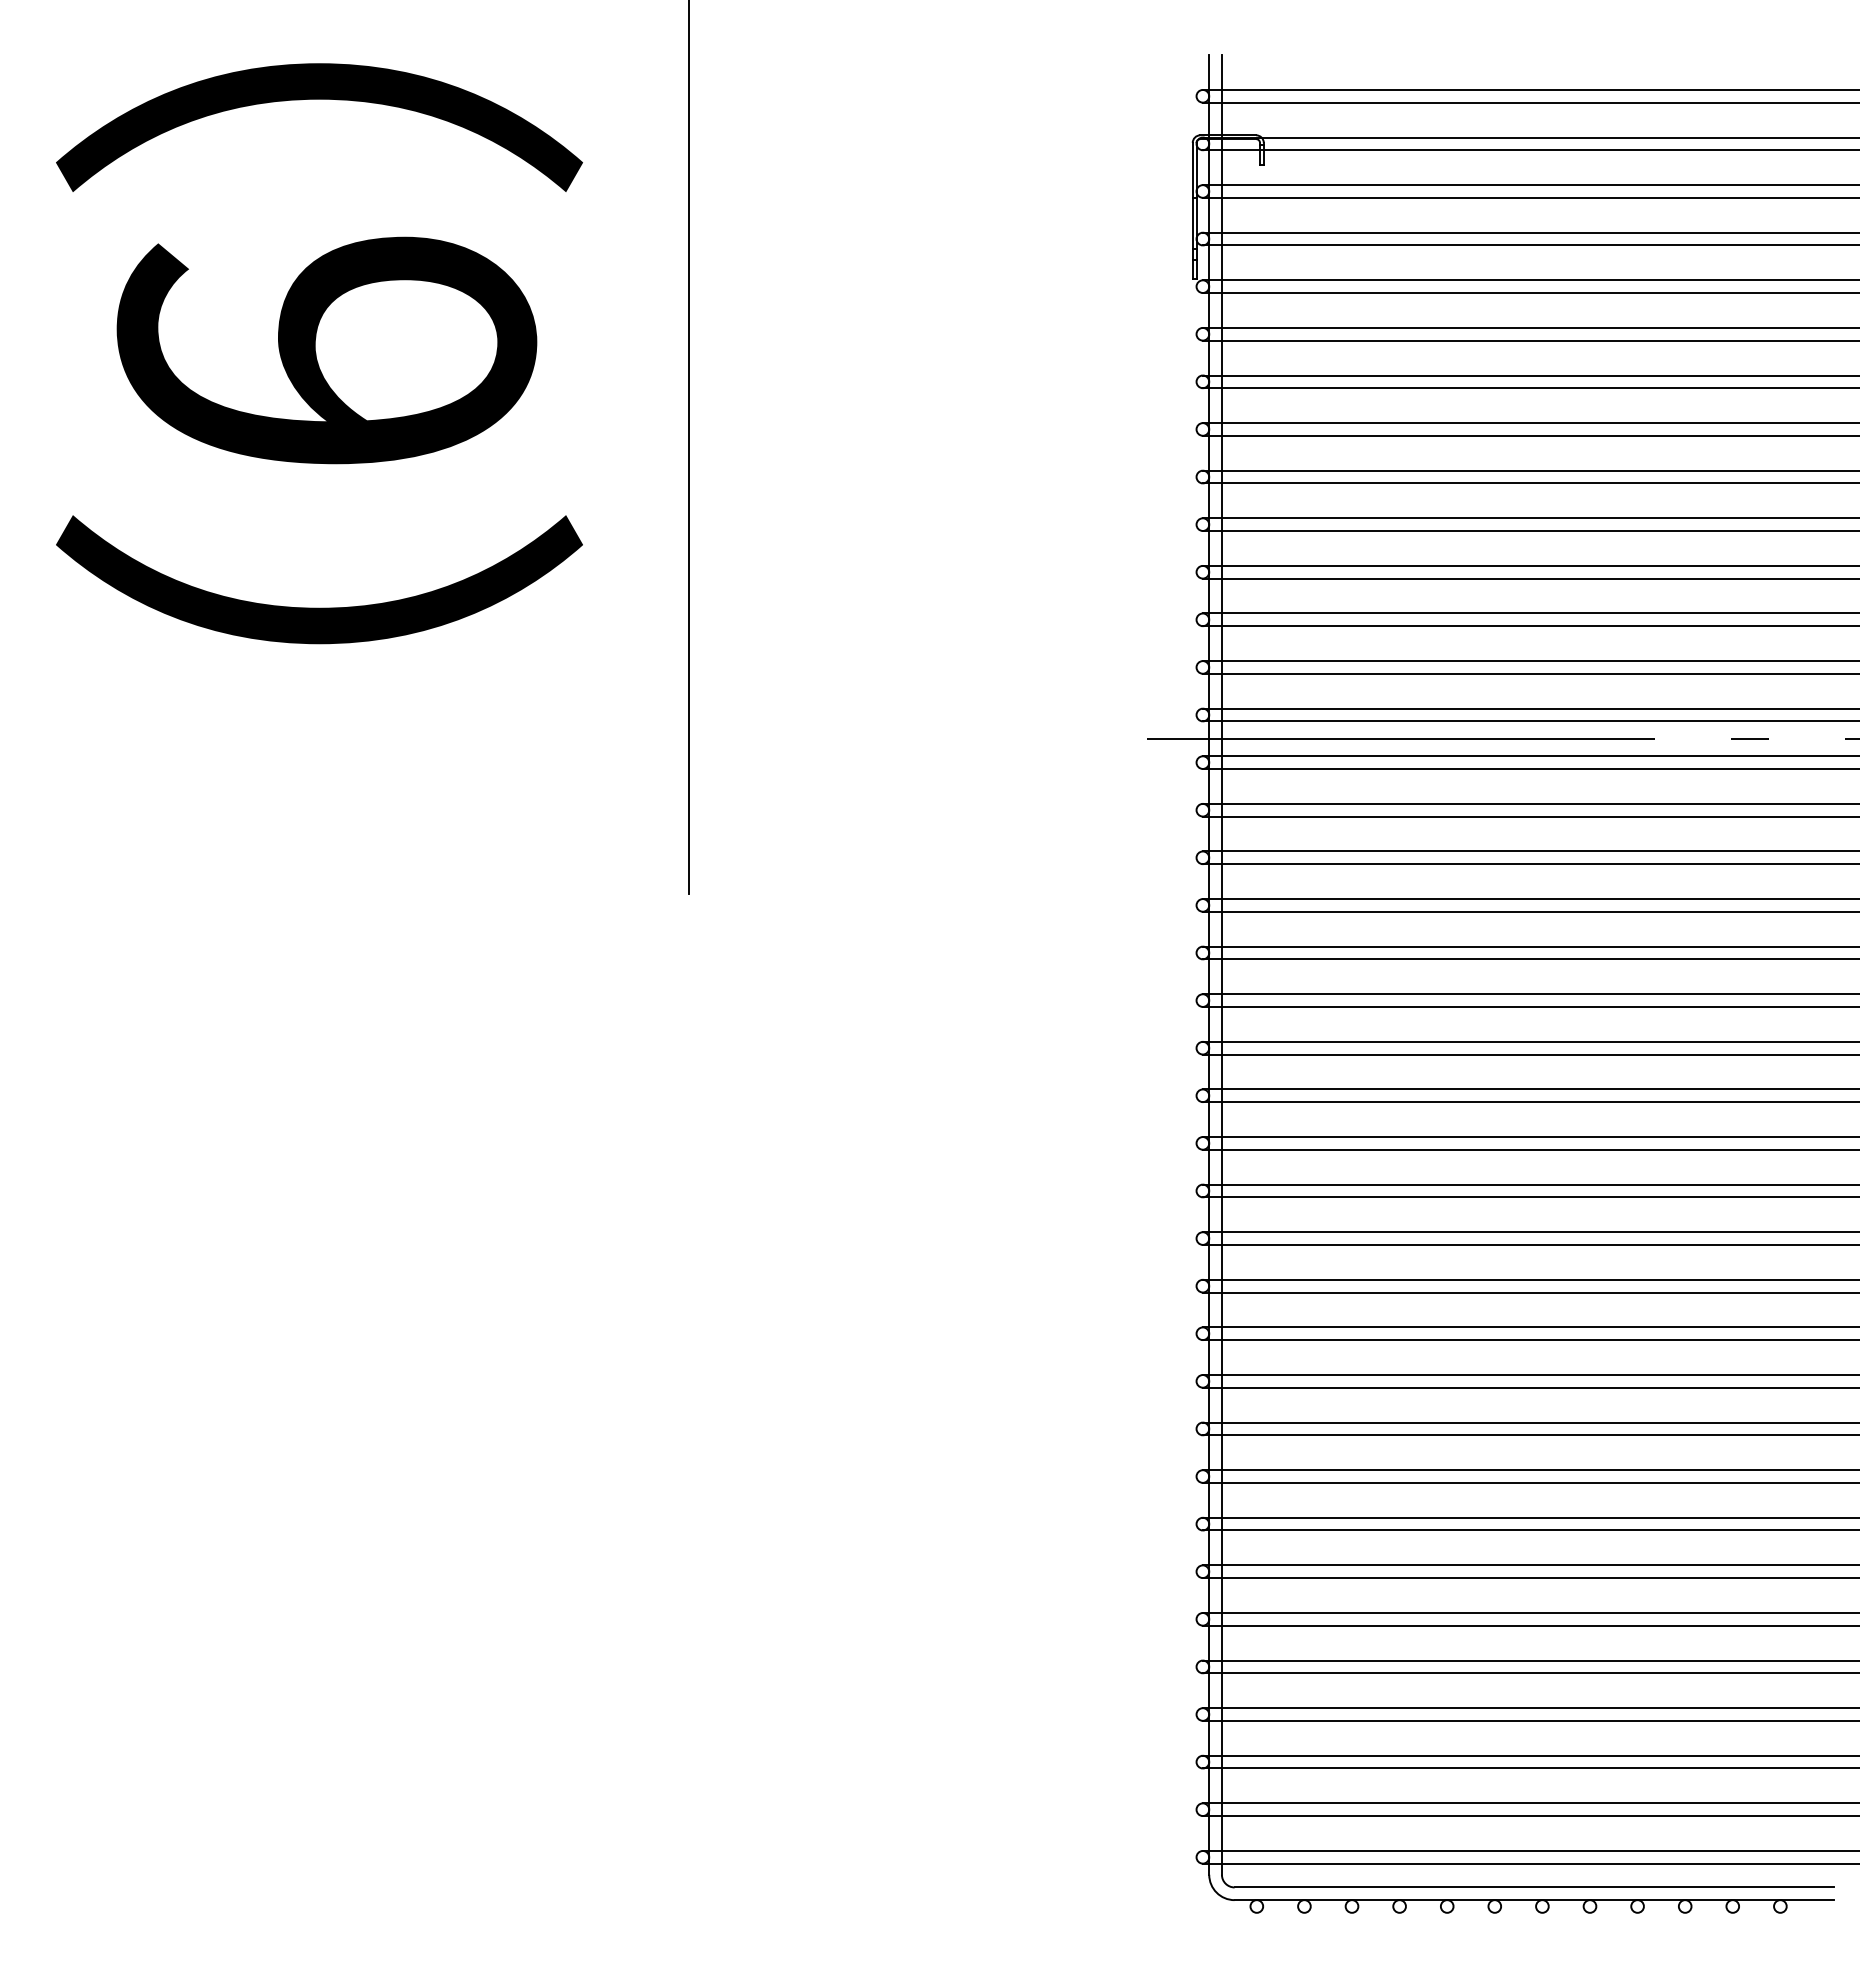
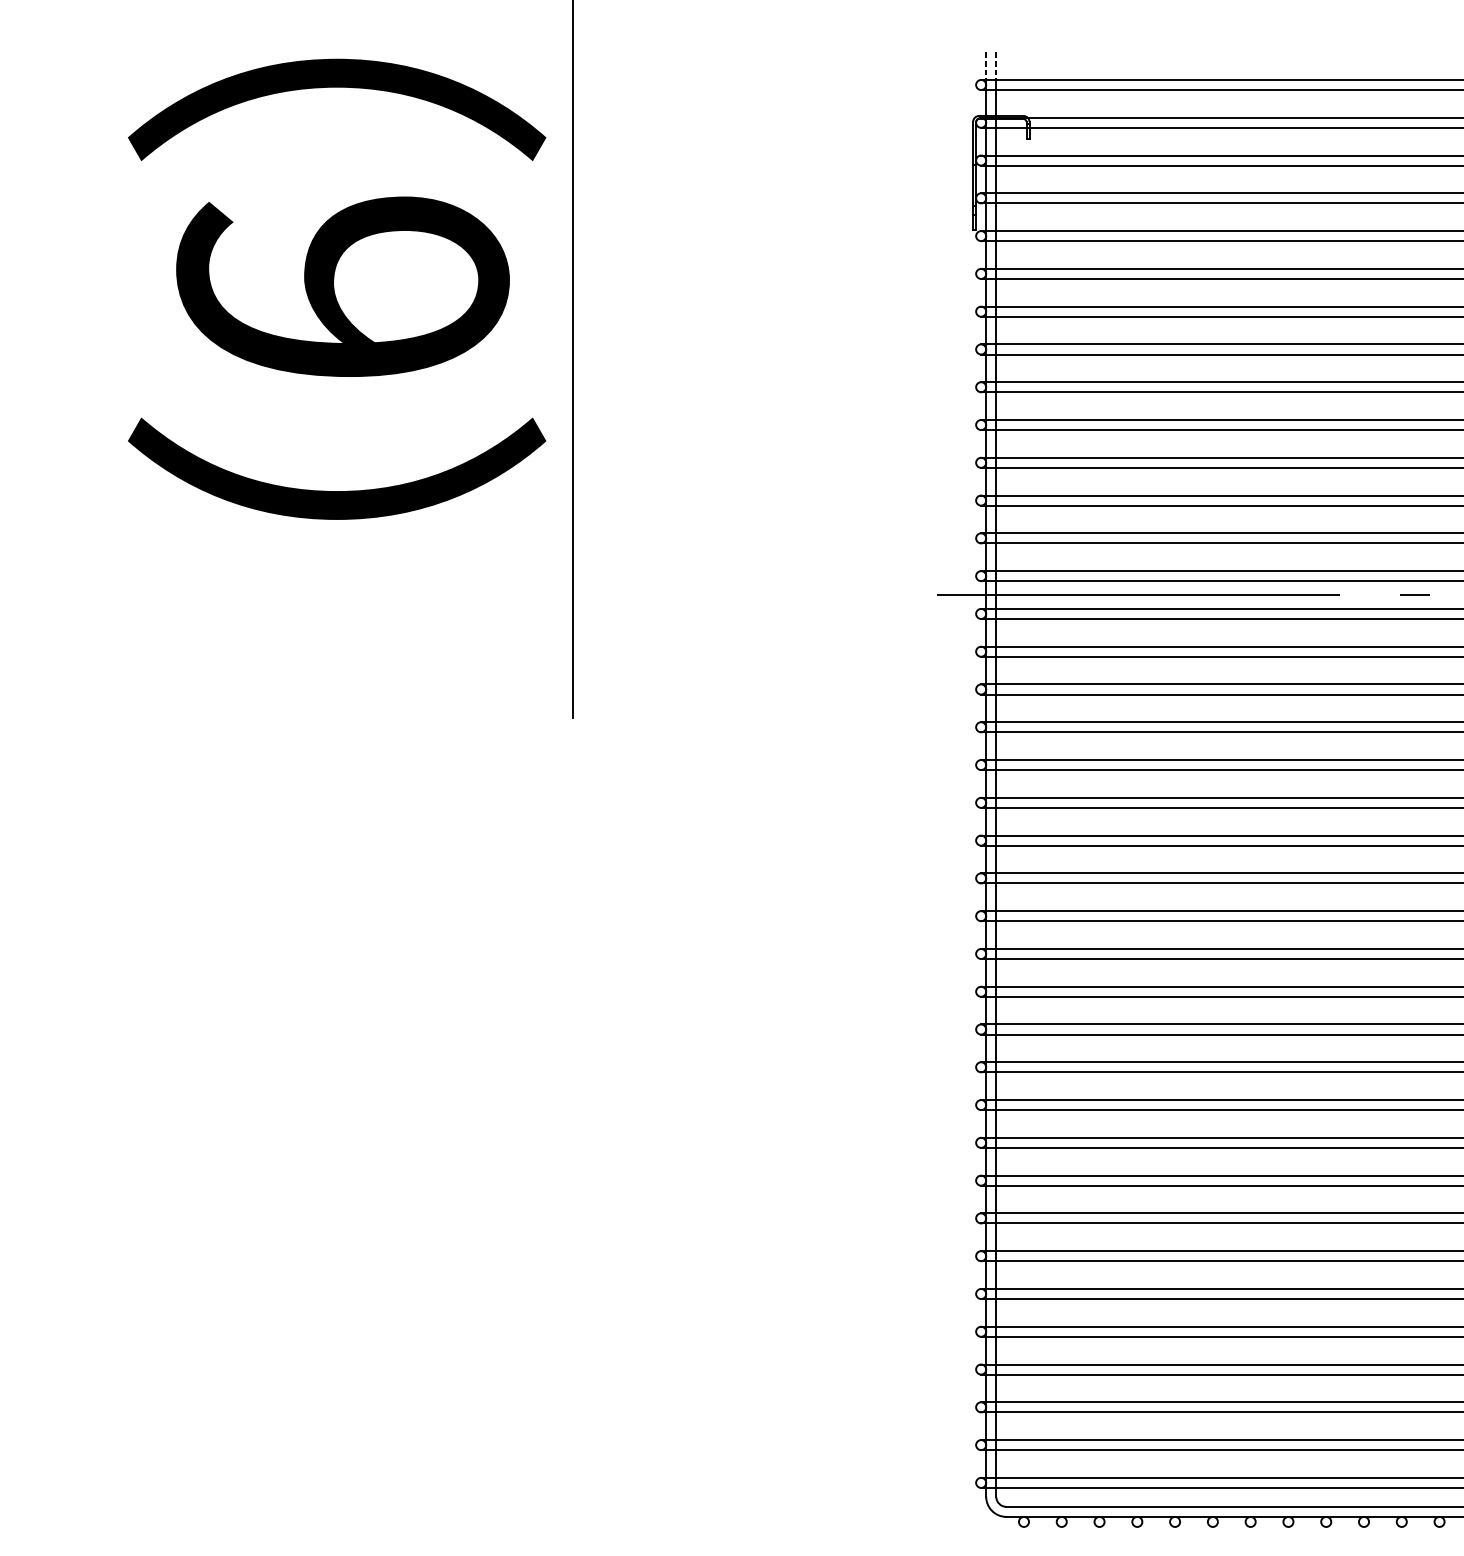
line: (1209, 73) -> (986, 66), solid -> dashed
line: (1221, 73) -> (995, 66), solid -> dashed
text: (319, 353) -> (337, 289), moved

